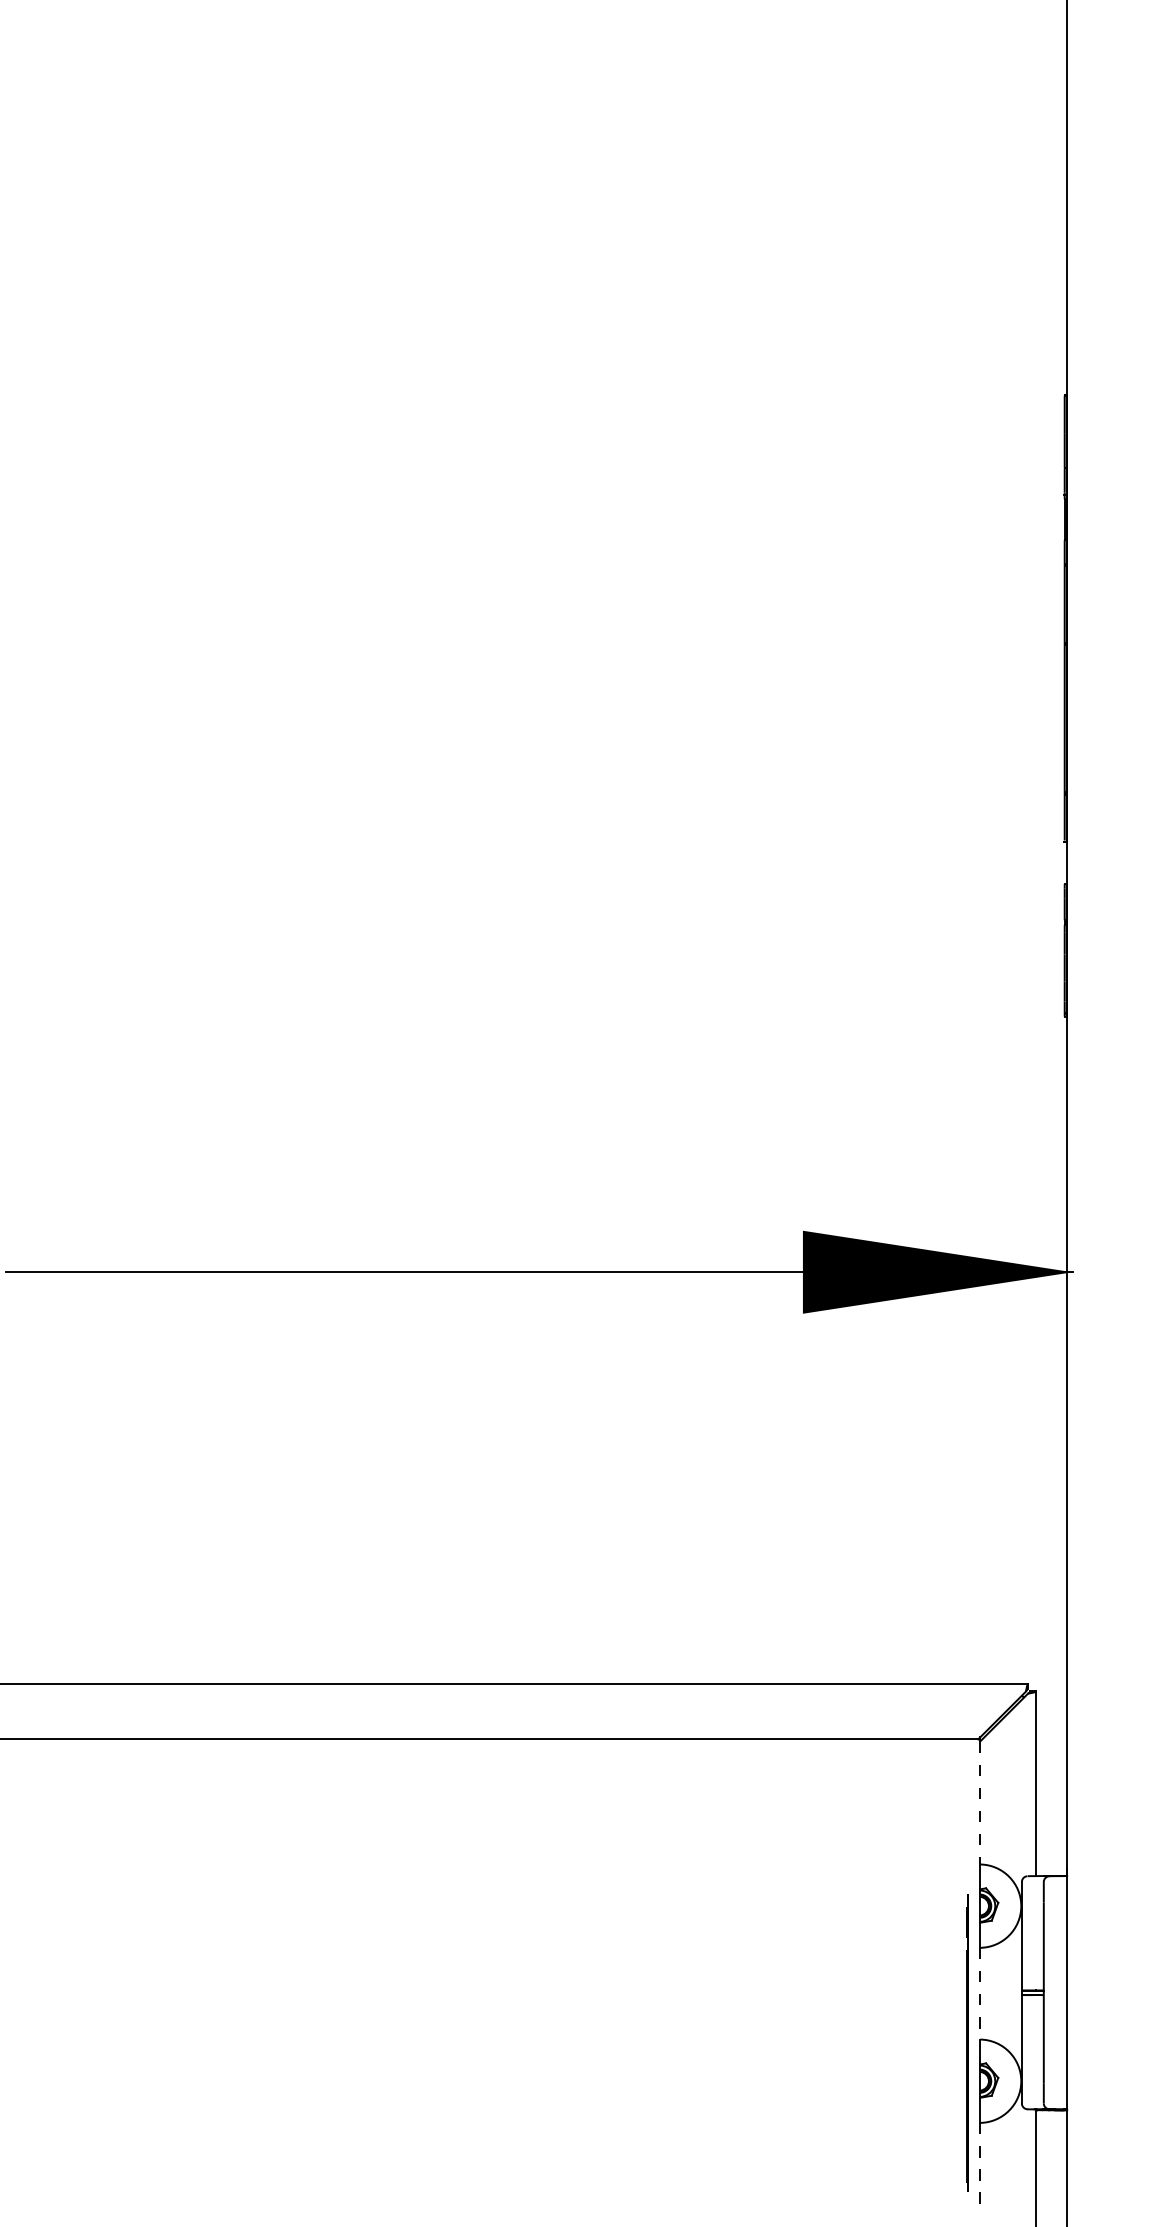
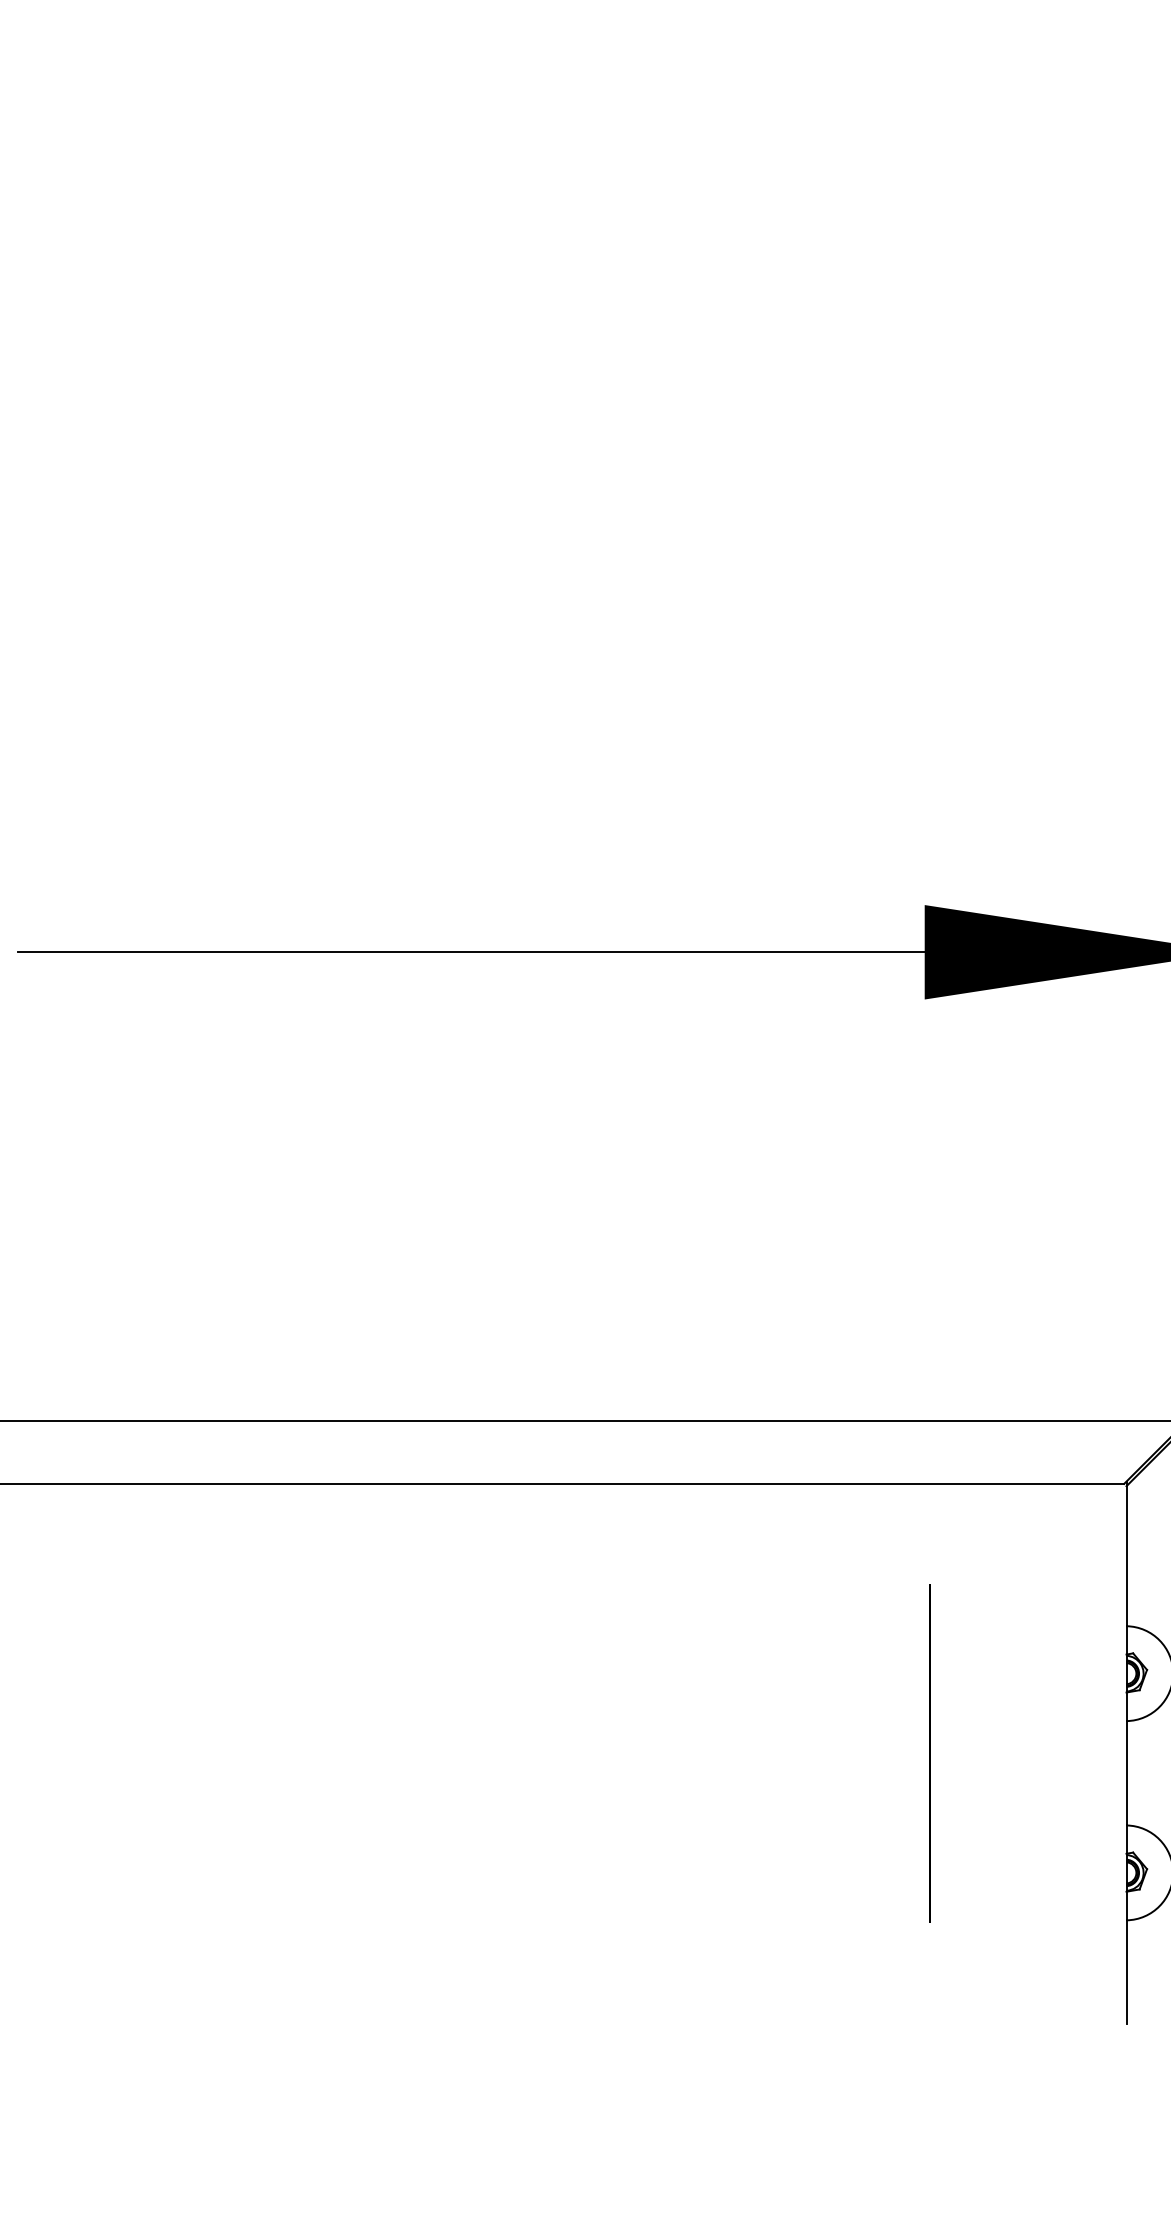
line: (980, 1802) -> (1126, 1555), dashed -> solid
line: (980, 1993) -> (1126, 1773), dashed -> solid
line: (967, 2042) -> (929, 1752), moved
line: (980, 2168) -> (1126, 1972), dashed -> solid

